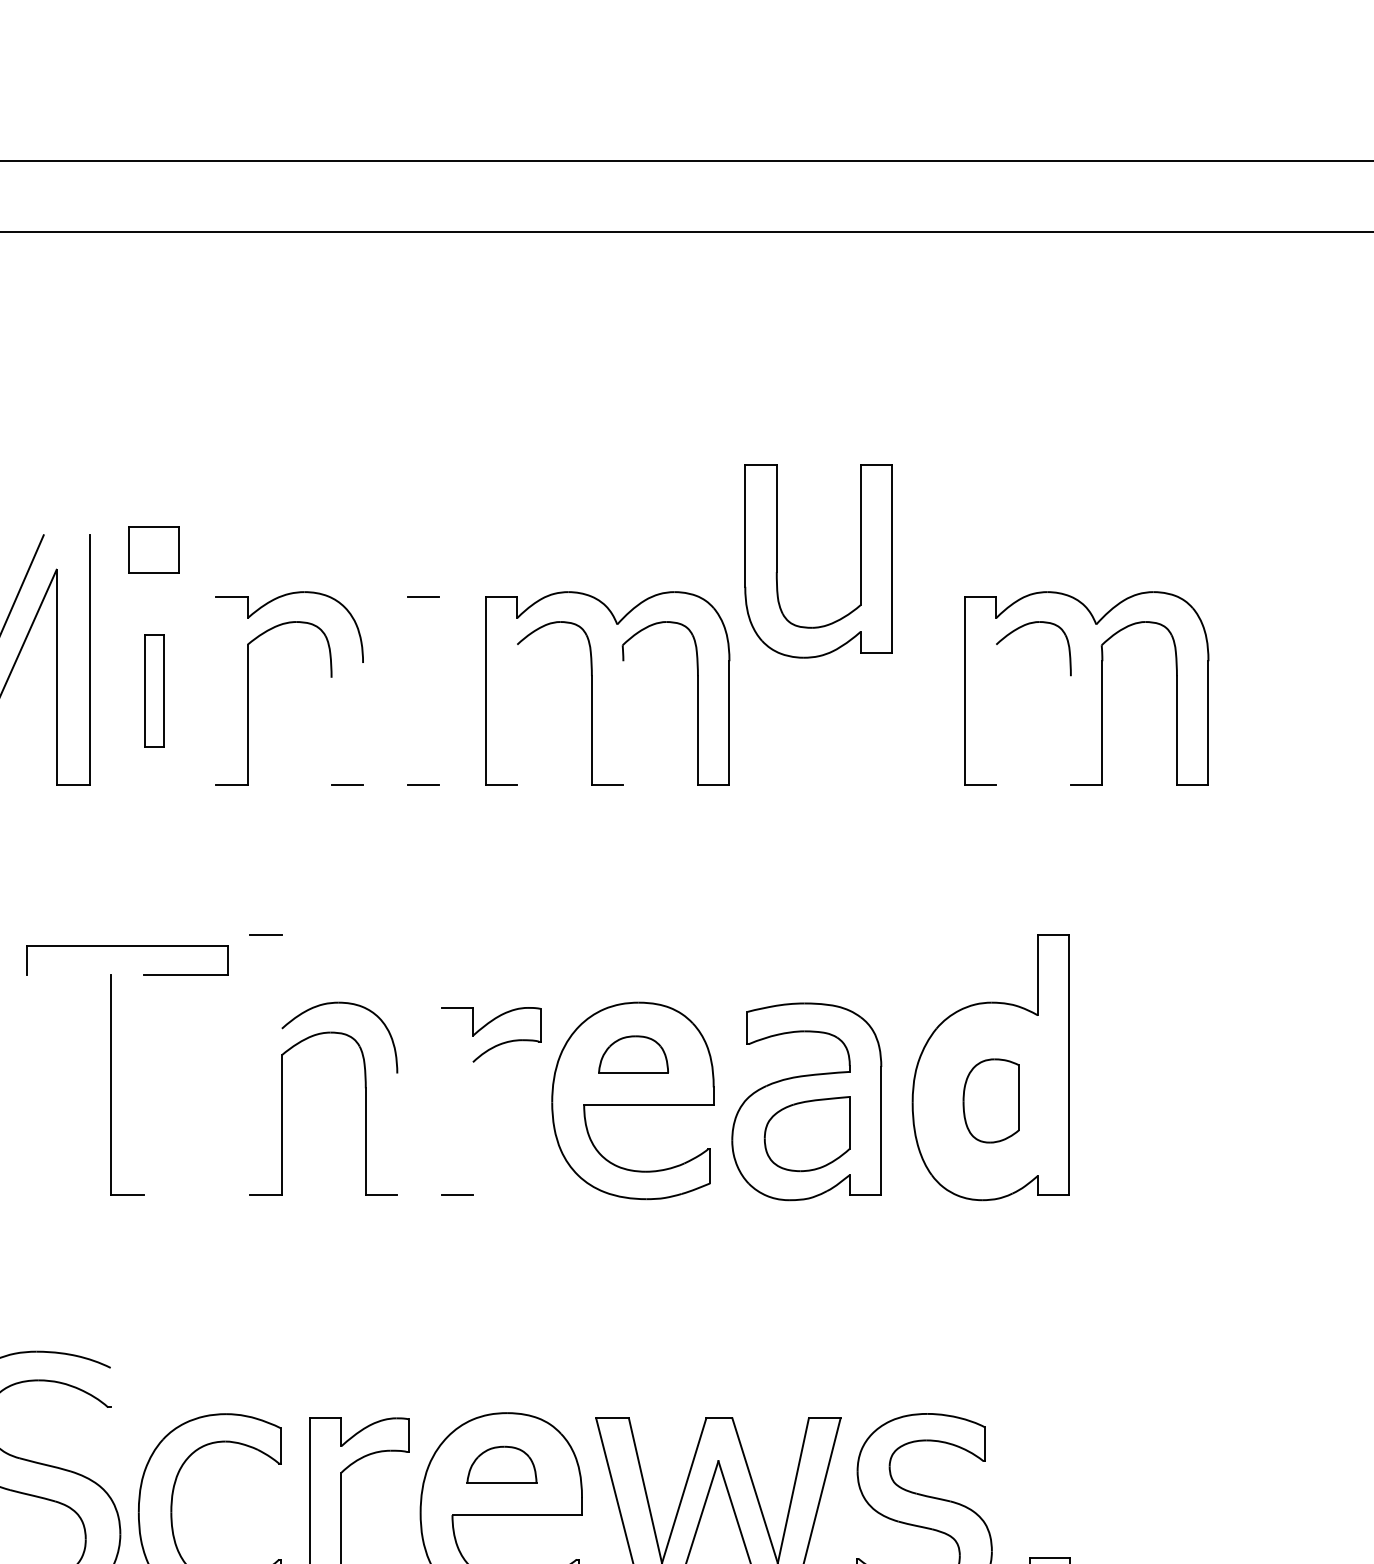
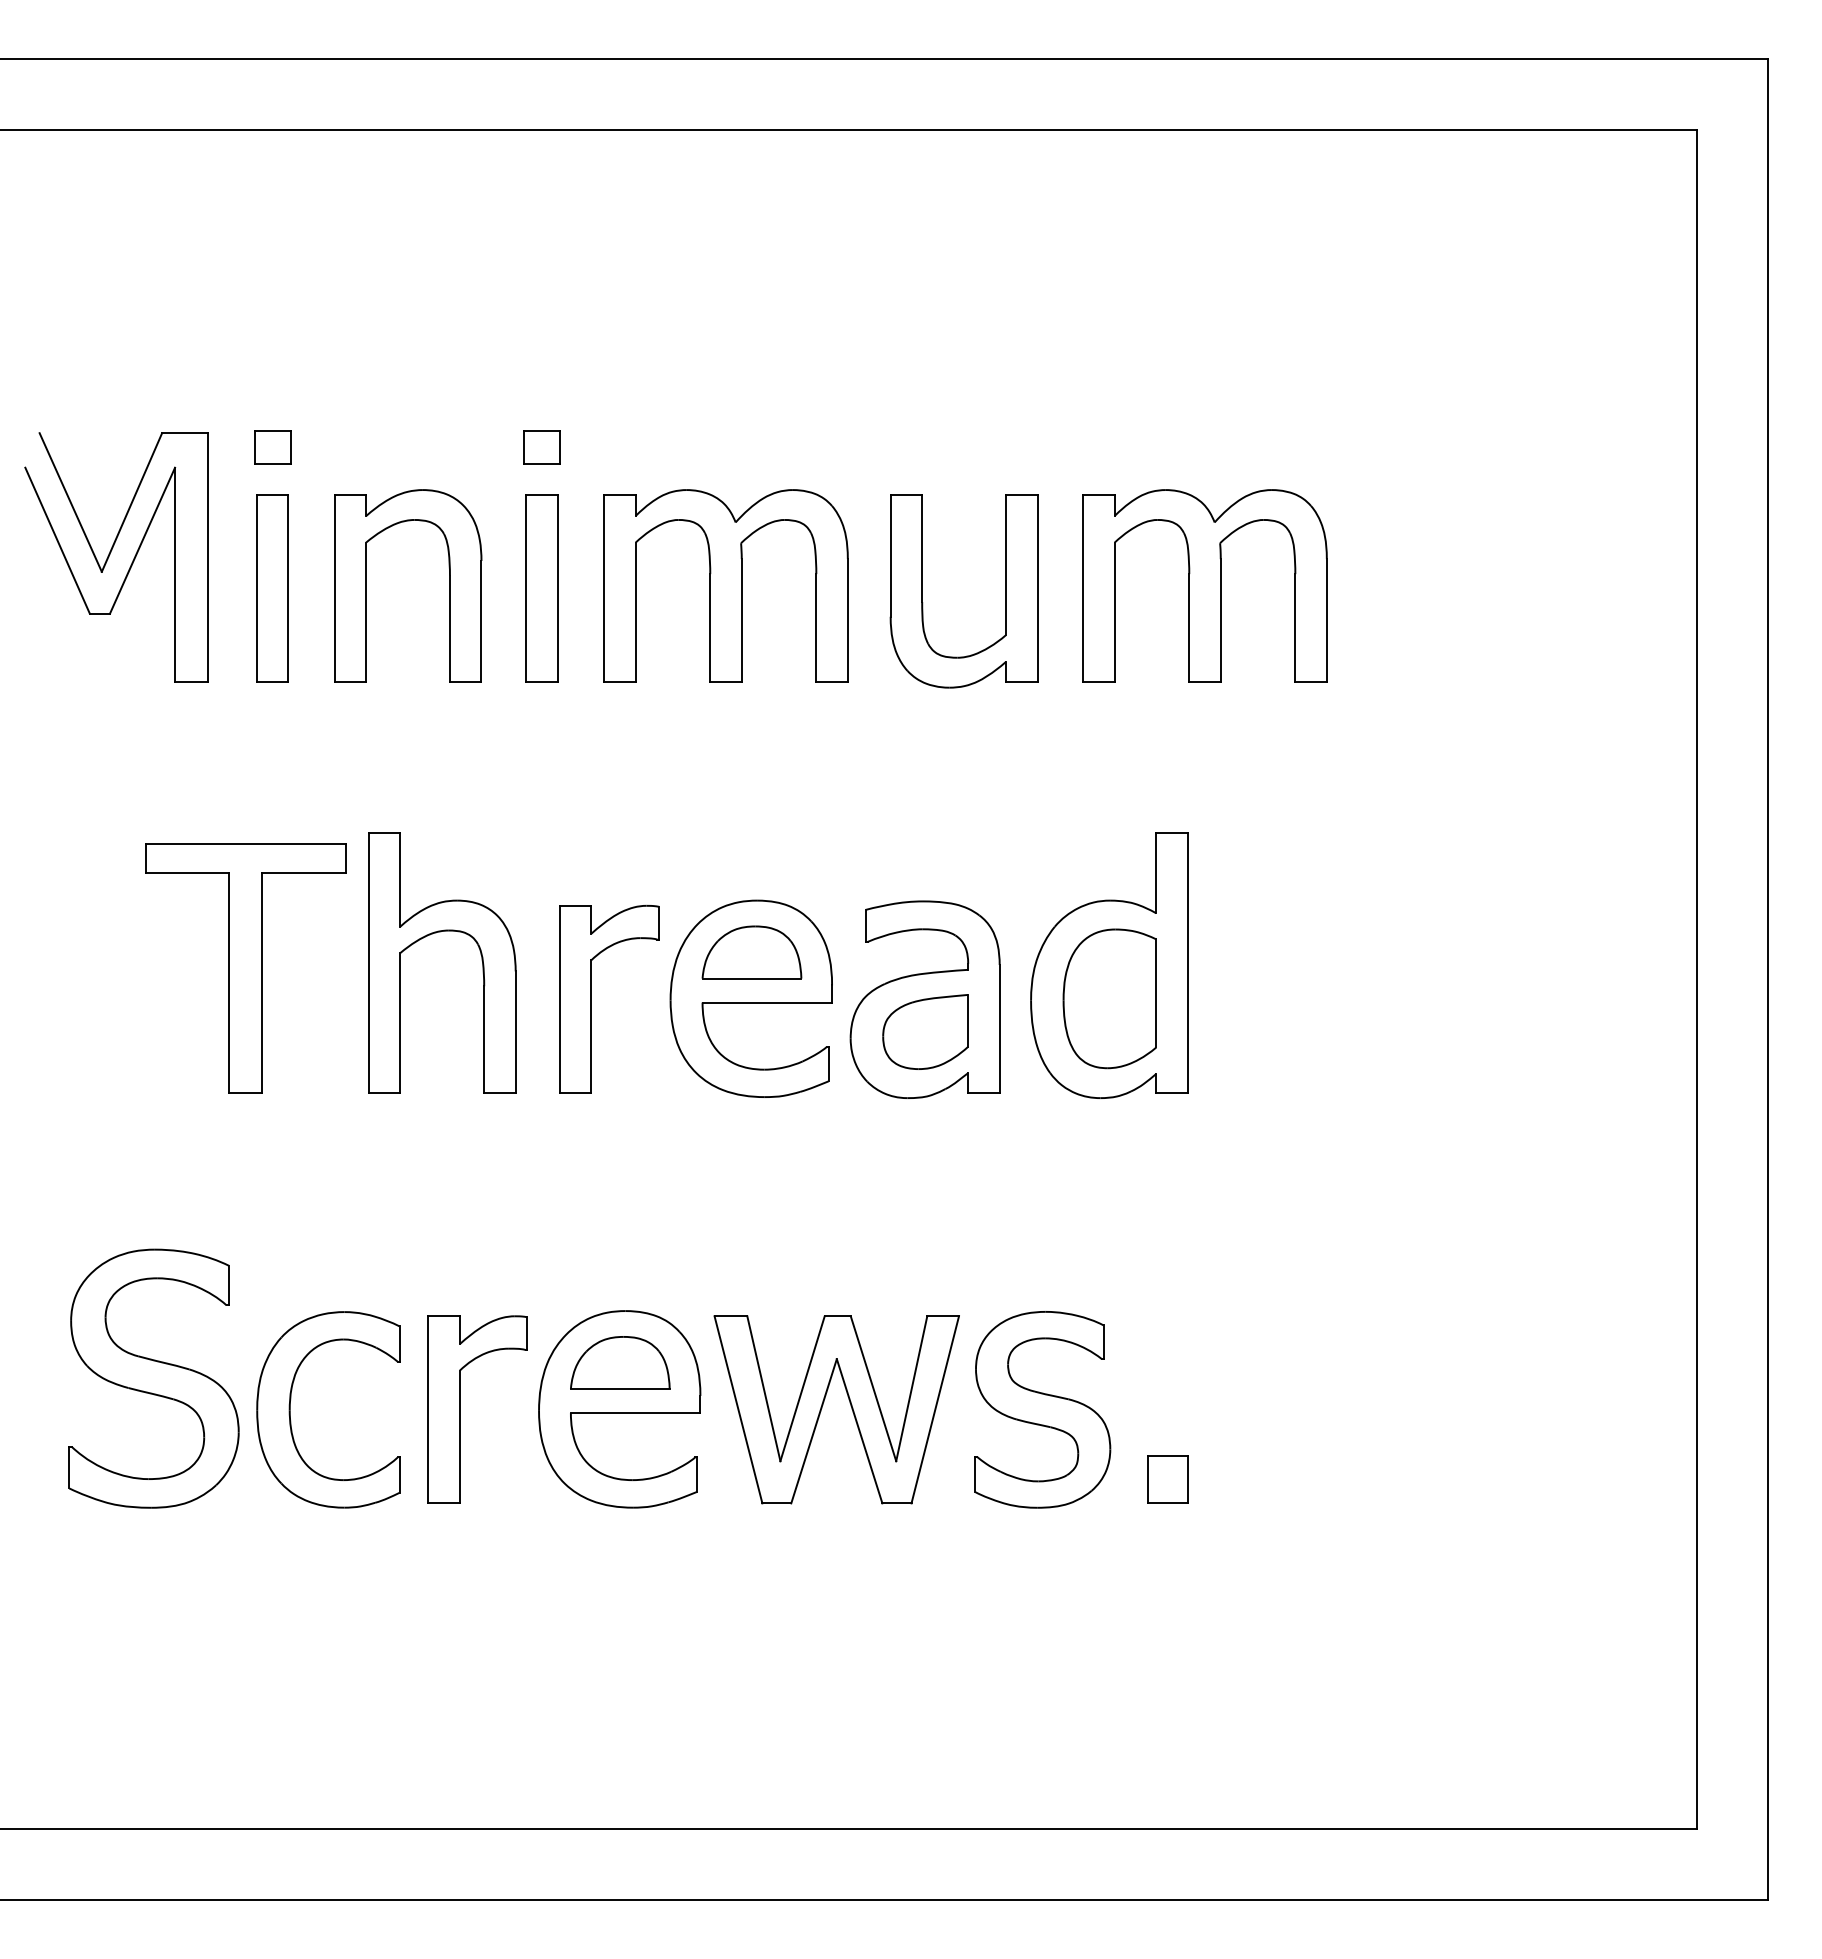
line: (67, 535) -> (185, 433), added
part: (154, 549) -> (272, 447), size x0.71
part: (423, 549) -> (541, 447), added
part: (777, 561) -> (922, 591), moved
part: (154, 690) -> (272, 588), size x1.67
line: (216, 690) -> (334, 588), added
line: (408, 690) -> (526, 588), added
line: (439, 690) -> (557, 588), added
line: (517, 714) -> (635, 612), added
line: (996, 714) -> (1114, 612), added
line: (623, 722) -> (741, 620), added
line: (363, 723) -> (481, 621), added
line: (331, 730) -> (449, 628), added
line: (1071, 730) -> (1189, 628), added
line: (69, 975) -> (187, 873), added
line: (282, 981) -> (400, 879), added
part: (633, 1054) -> (751, 952), size x1.43
line: (250, 1064) -> (368, 962), added
line: (144, 1084) -> (262, 982), added
line: (441, 1100) -> (559, 998), added
part: (991, 1100) -> (1109, 998), size x1.67
line: (473, 1128) -> (591, 1026), added
line: (397, 1133) -> (515, 1031), added
line: (111, 1387) -> (229, 1285), added
part: (502, 1464) -> (620, 1362), size x1.43

